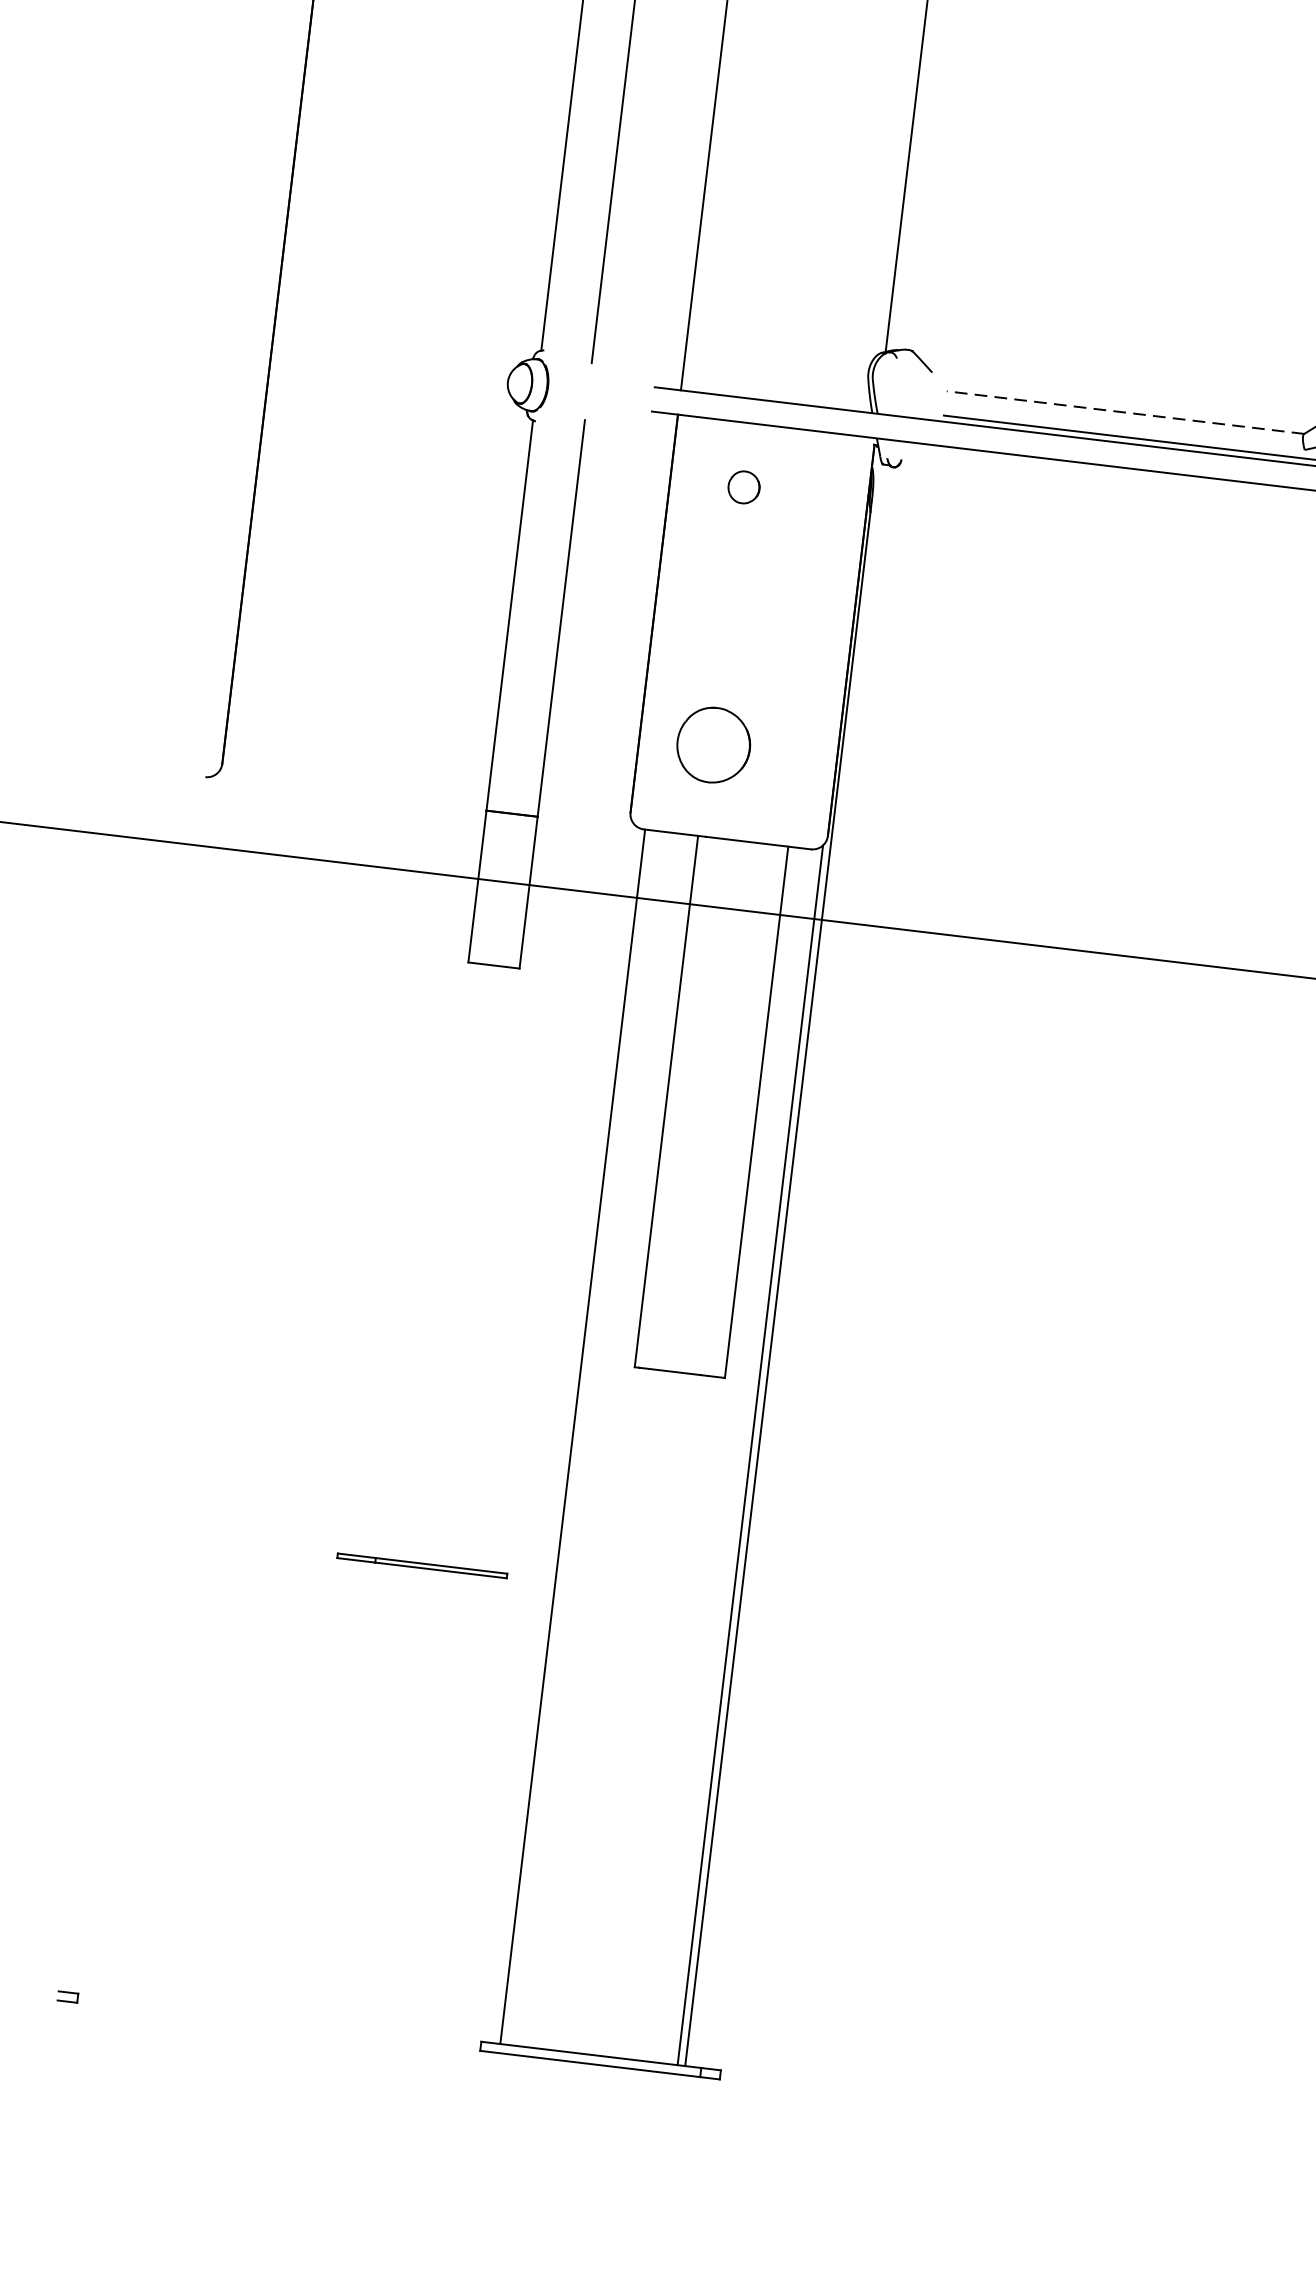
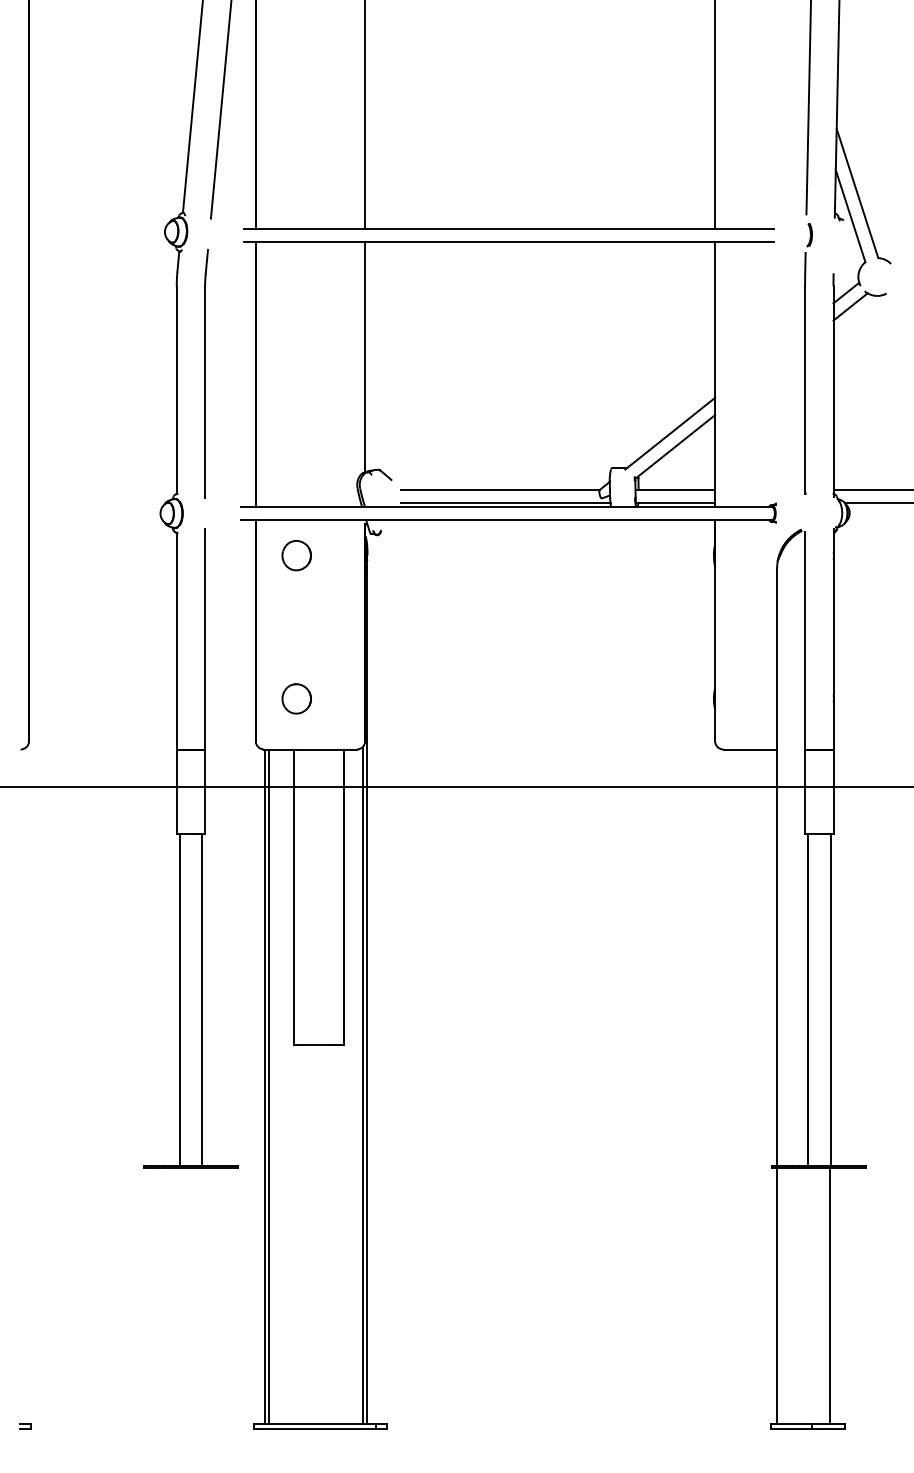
line: (1125, 411) -> (500, 489), dashed -> solid
part: (743, 486) -> (296, 555), size x1.67
part: (713, 744) -> (296, 698), size x0.71
line: (437, 1261) -> (179, 999), added
line: (479, 1266) -> (202, 999), added
line: (579, 1437) -> (268, 1086), added

